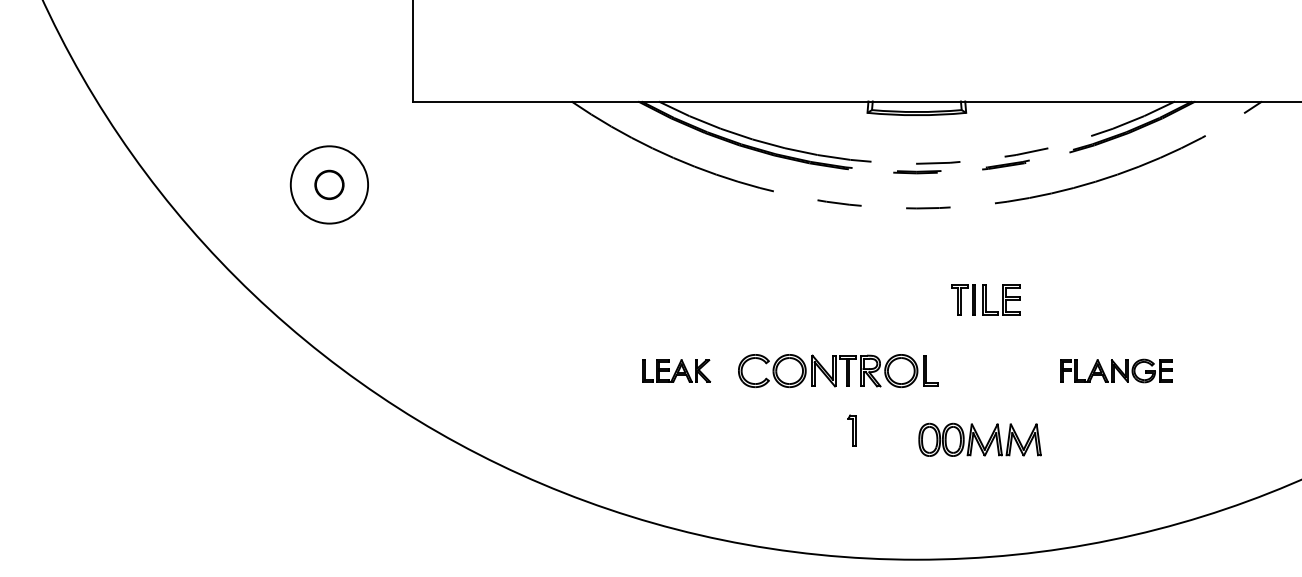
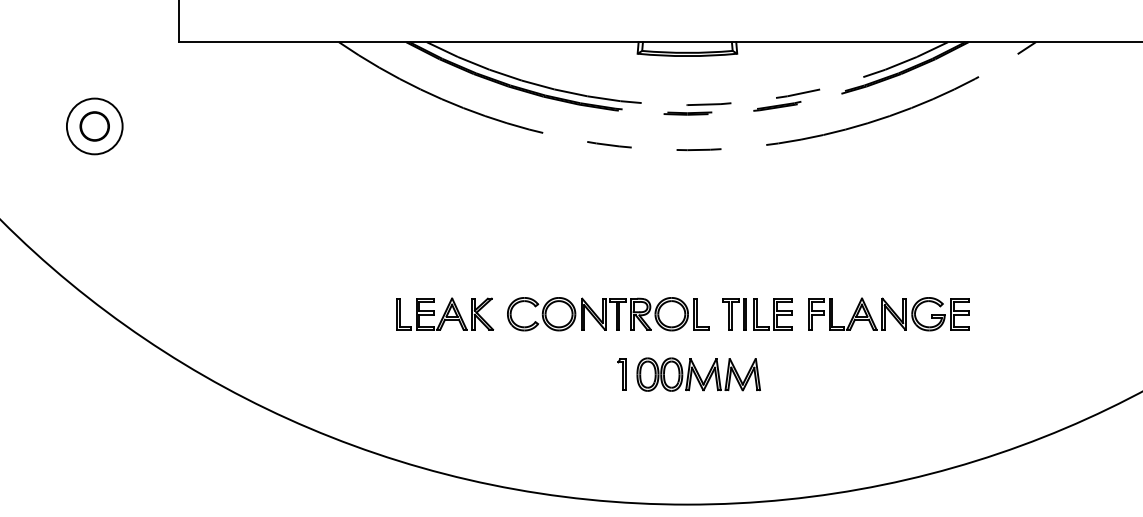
circle: (329, 184) -> (94, 126), size x0.71
part: (985, 299) -> (756, 313), moved
part: (676, 370) -> (444, 313), size x1.43
part: (1115, 370) -> (887, 313), size x1.43
part: (979, 439) -> (698, 374), moved

